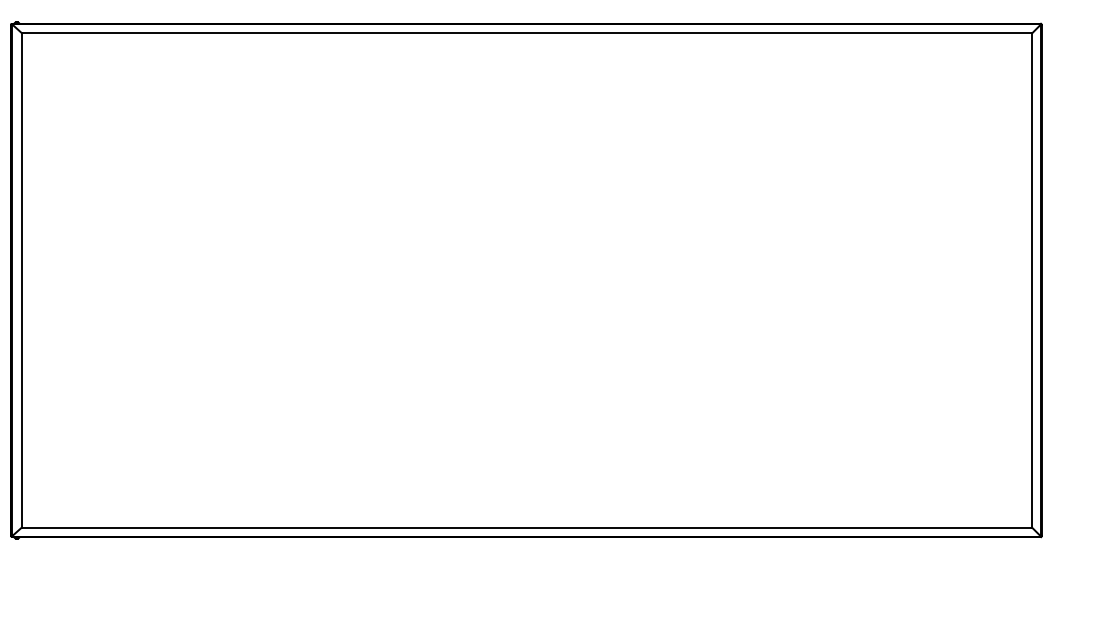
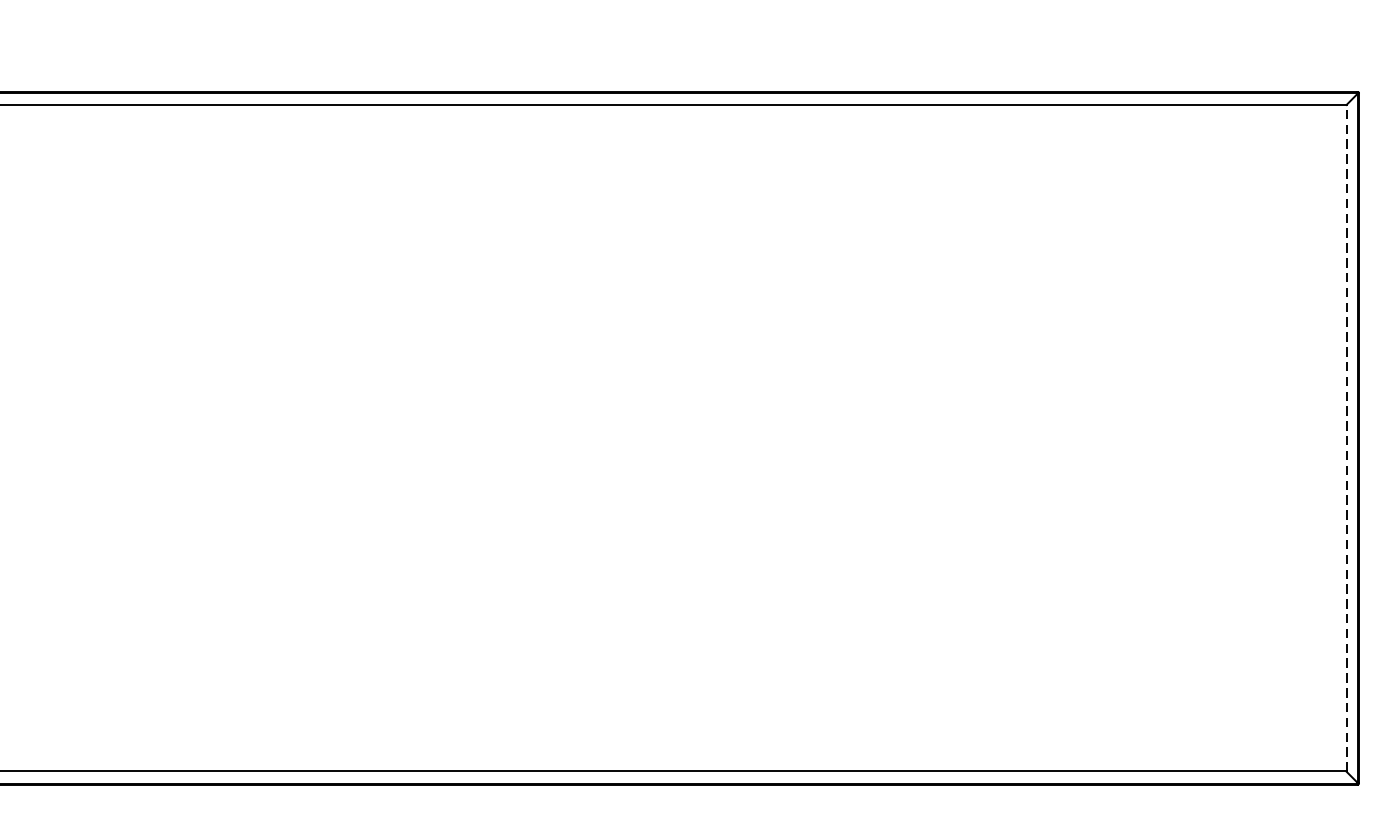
line: (1032, 280) -> (1346, 438), solid -> dashed

